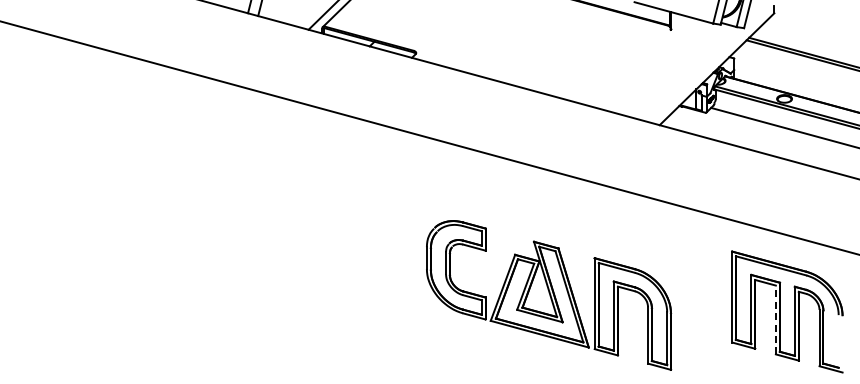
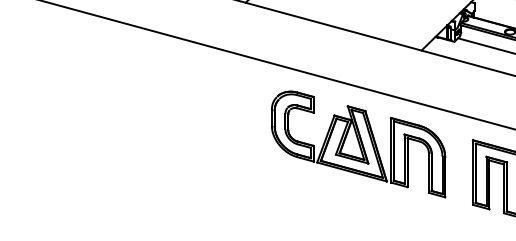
part: (549, 295) -> (358, 144), moved
line: (775, 319) -> (503, 188), dashed -> solid

